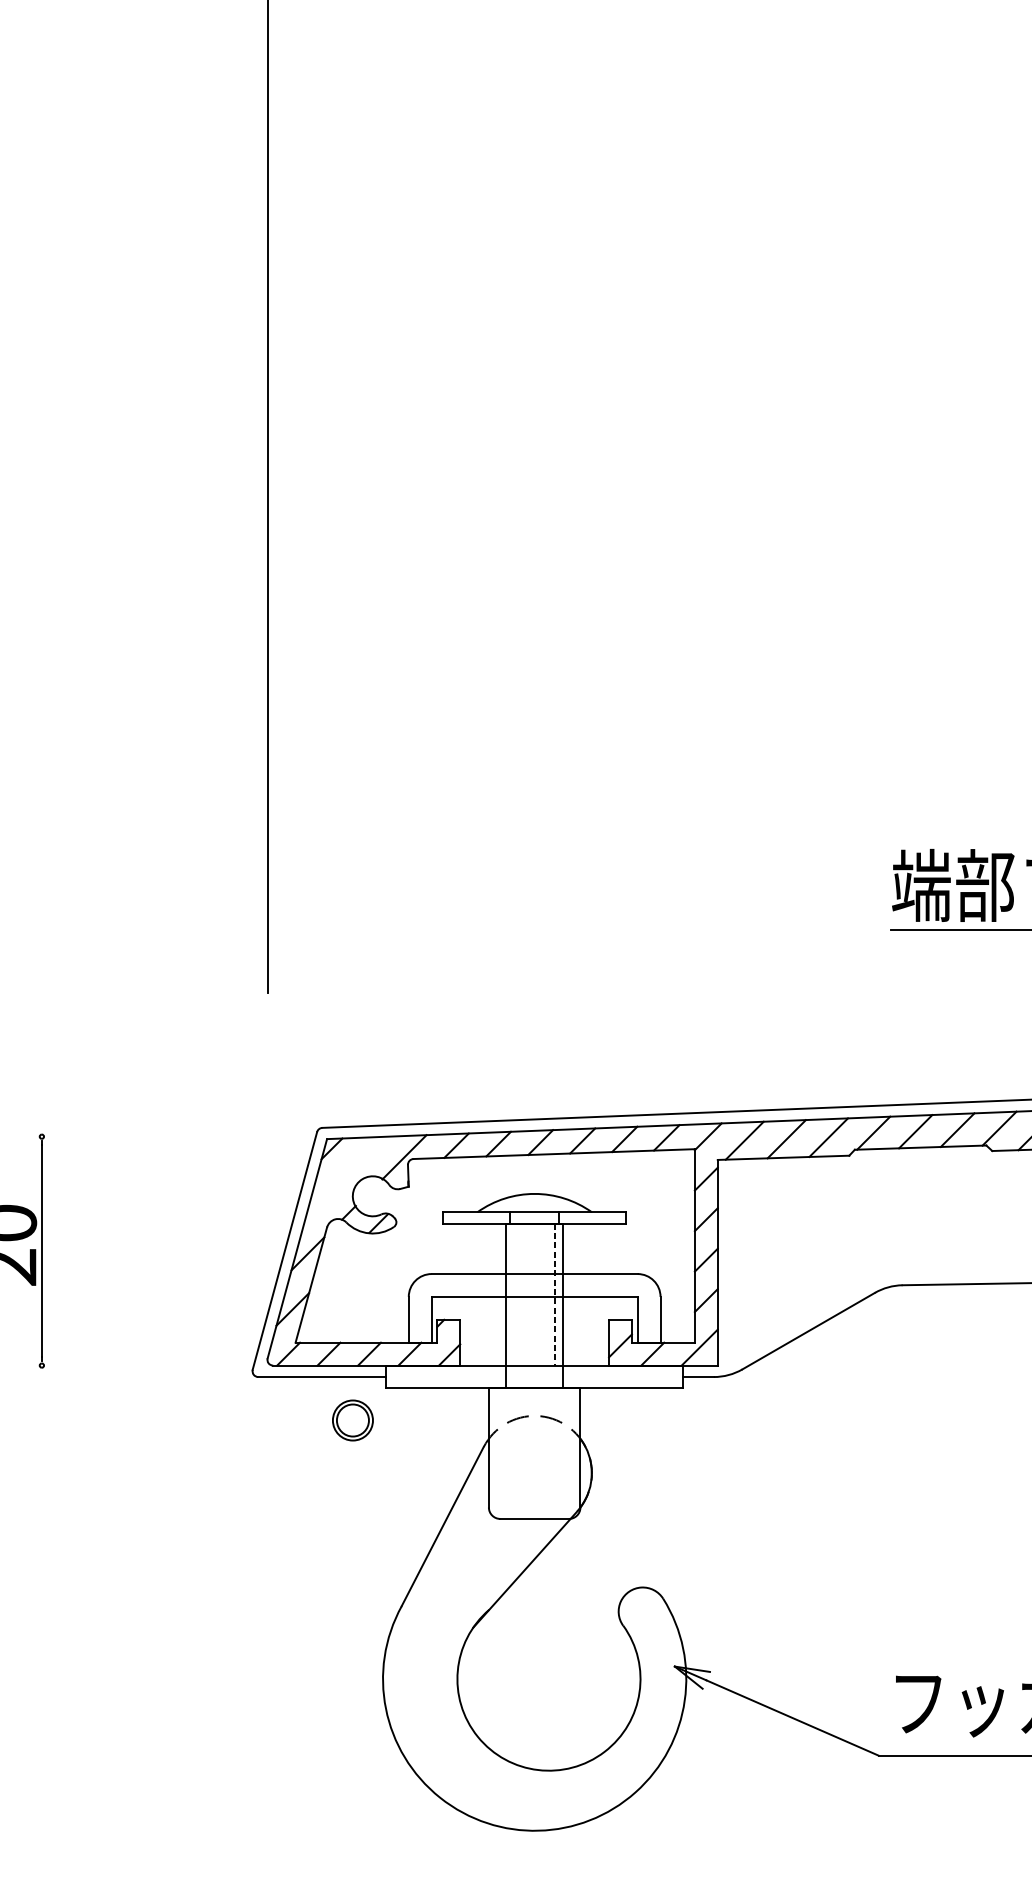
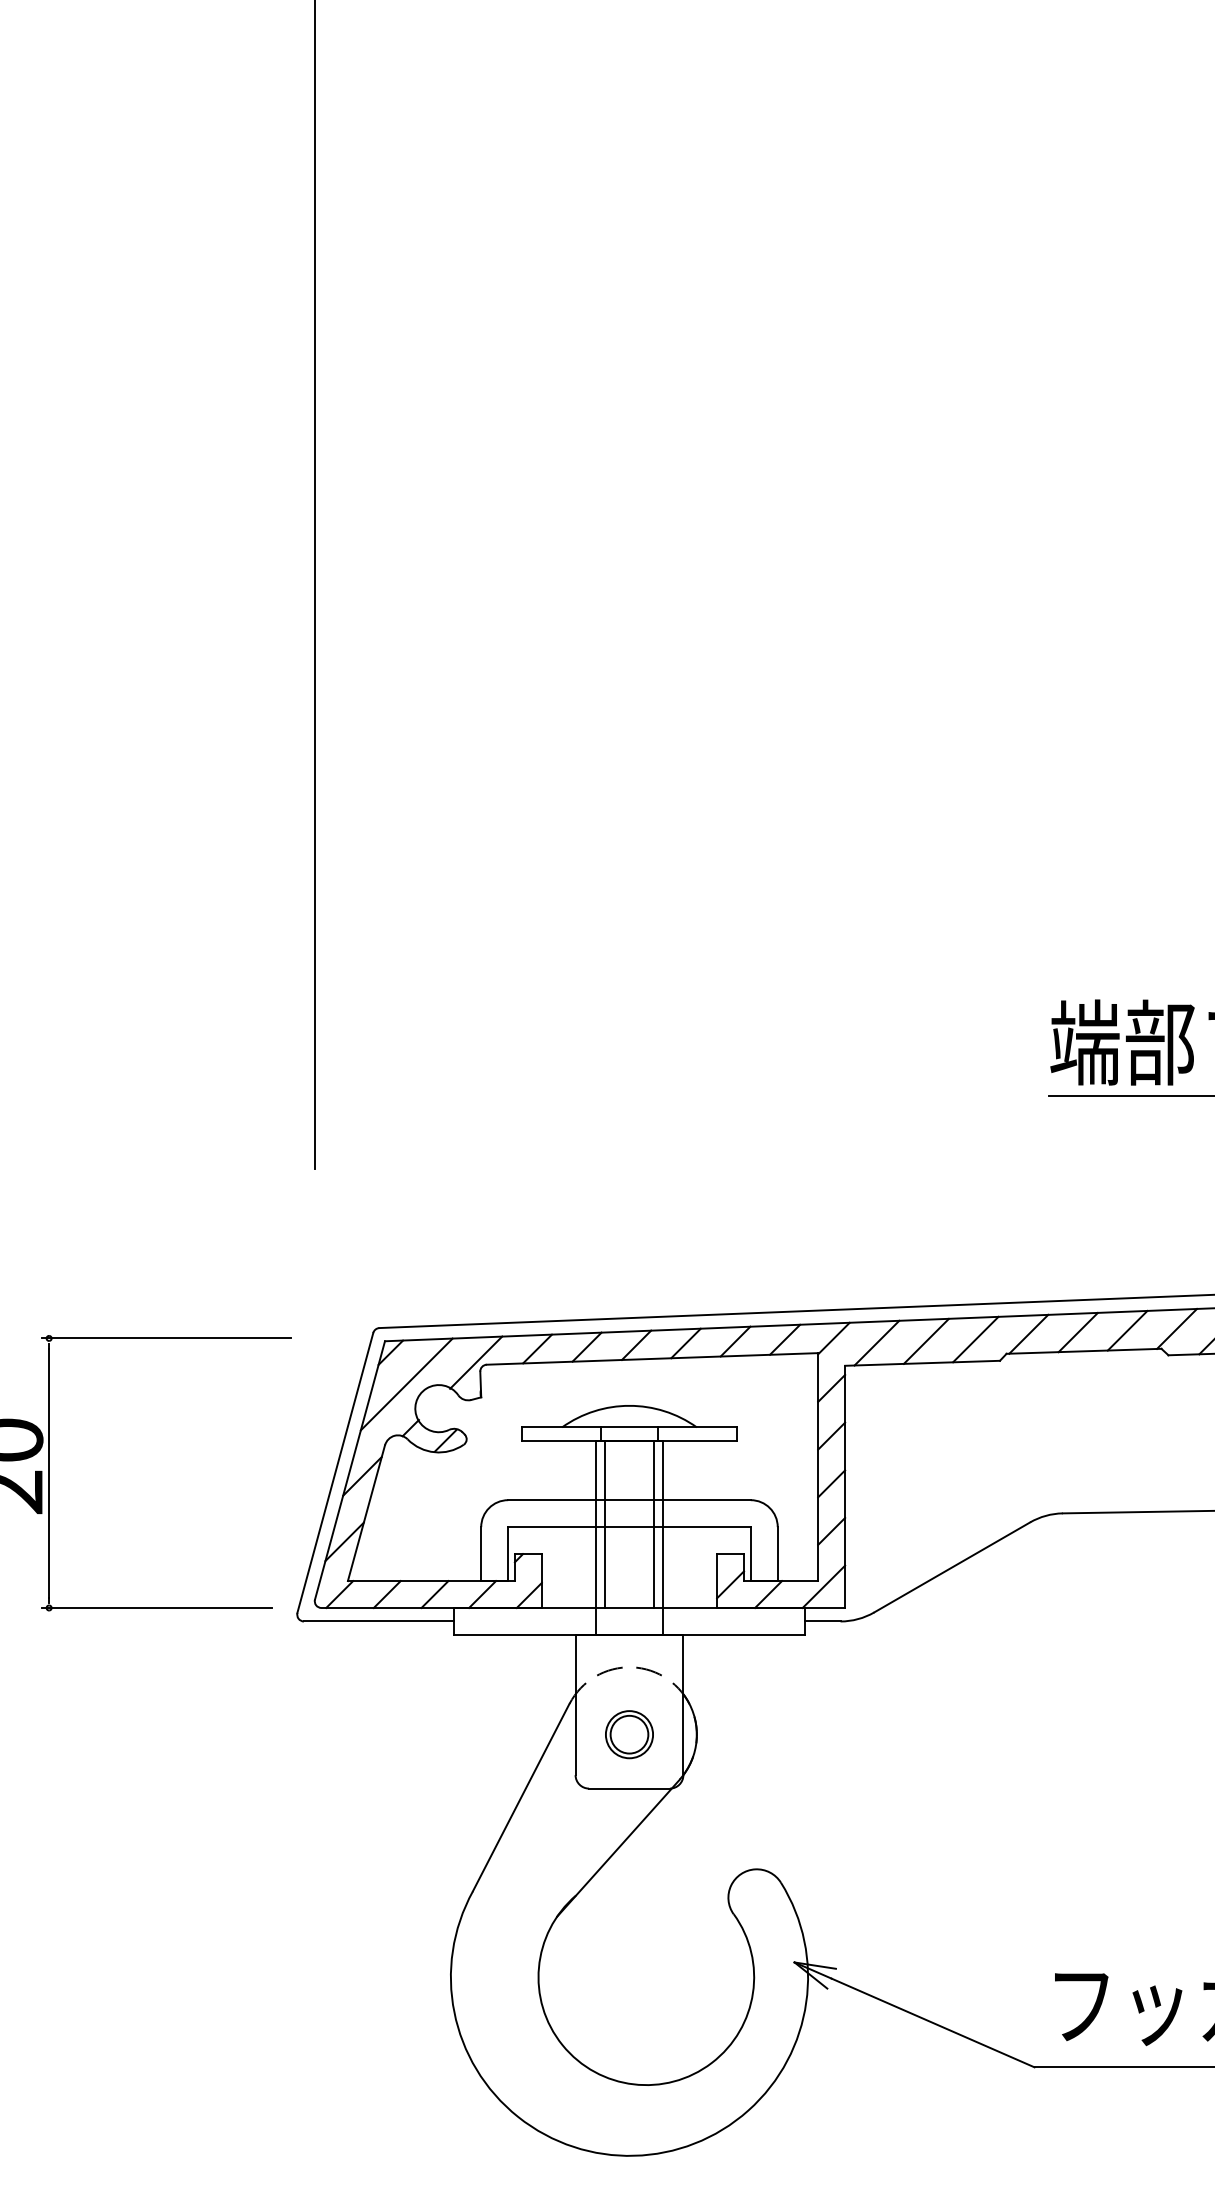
line: (141, 1136) -> (166, 1338), added
line: (345, 1175) -> (406, 1384), added
line: (514, 1294) -> (605, 1524), added
line: (555, 1294) -> (653, 1524), dashed -> solid
line: (133, 1366) -> (156, 1608), added
part: (352, 1420) -> (629, 1734), moved

